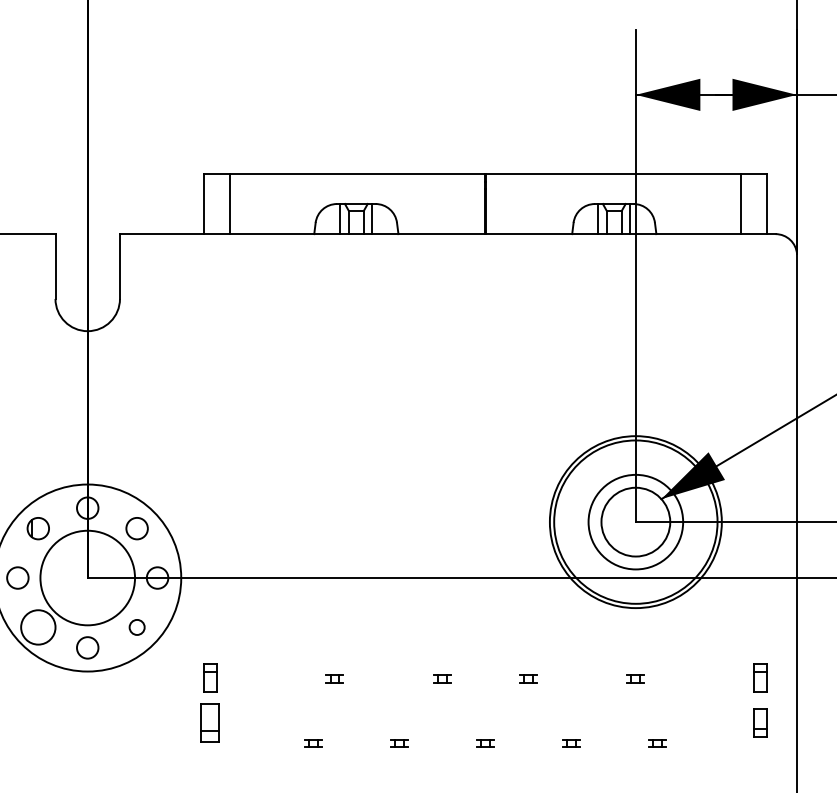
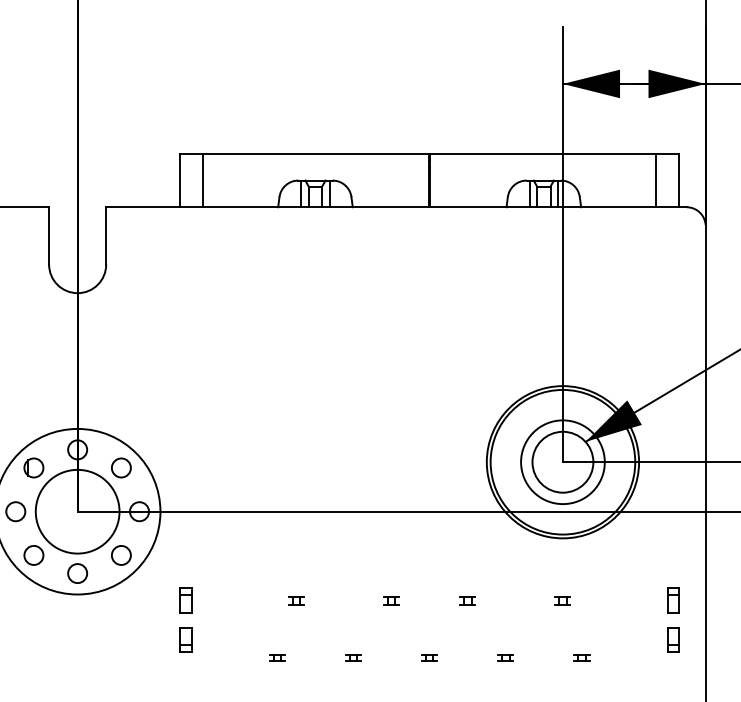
circle: (37, 626) -> (33, 554), size x0.62
circle: (137, 627) -> (121, 555), size x1.43
part: (209, 722) -> (185, 639), size x0.71

